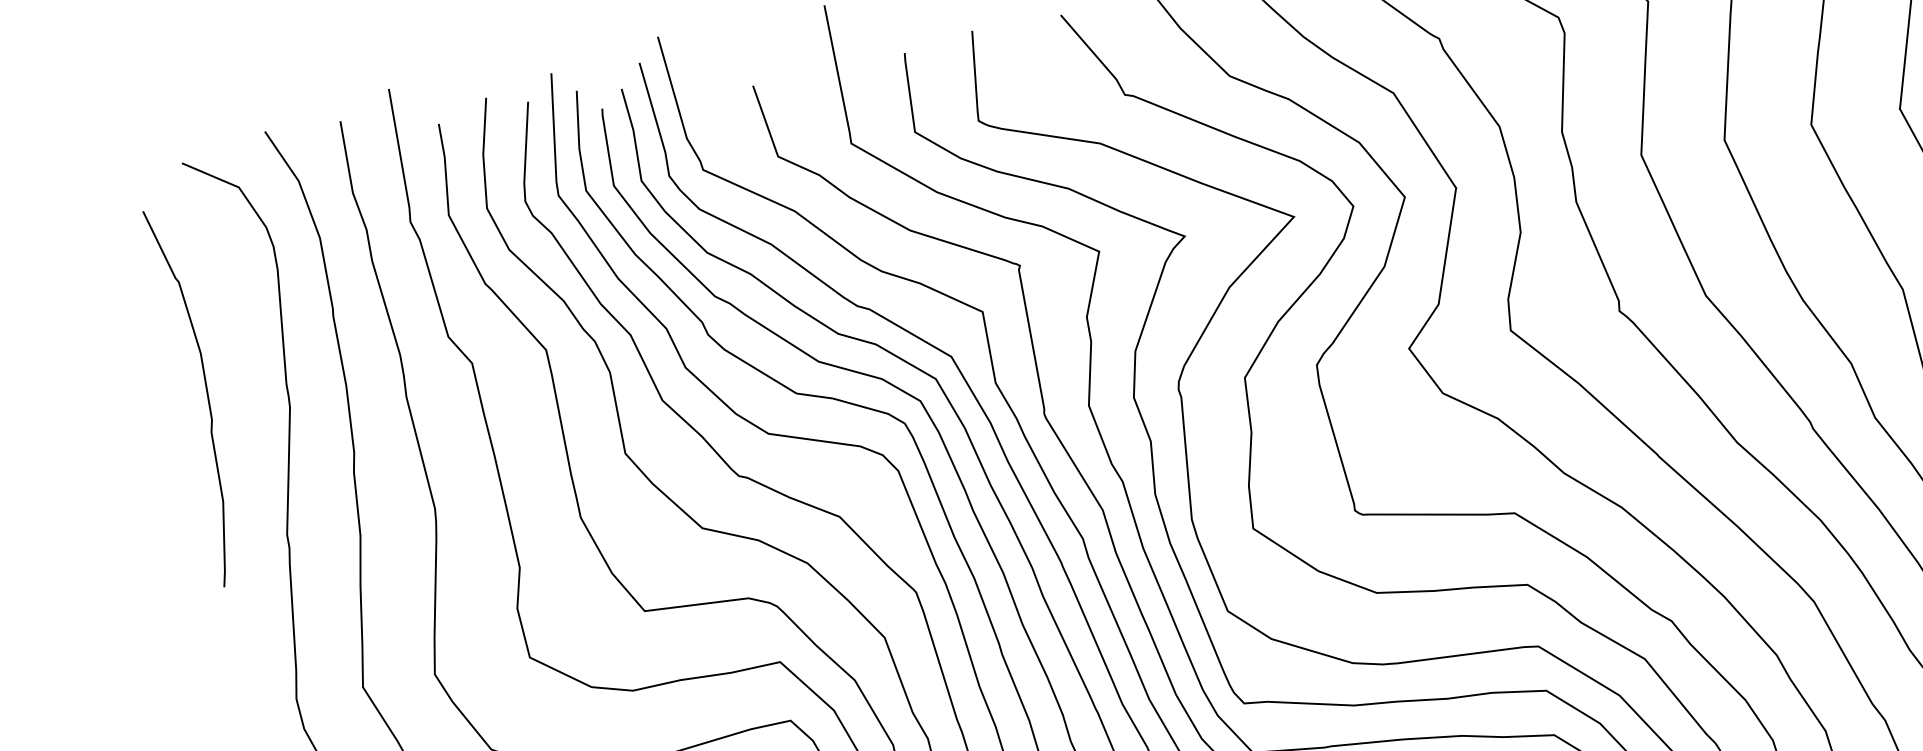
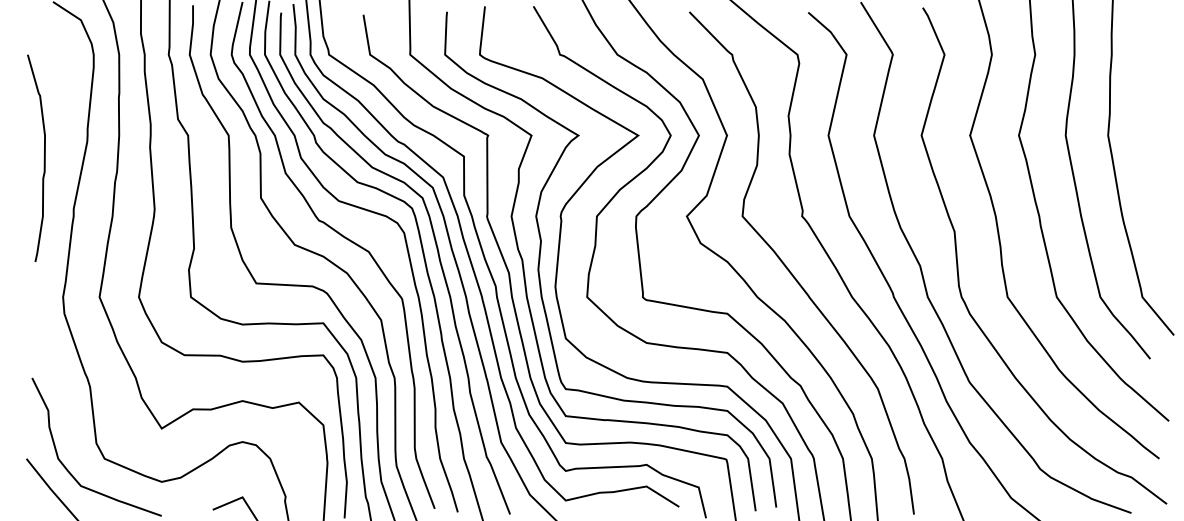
curve: (205, 393) -> (43, 157), moved

